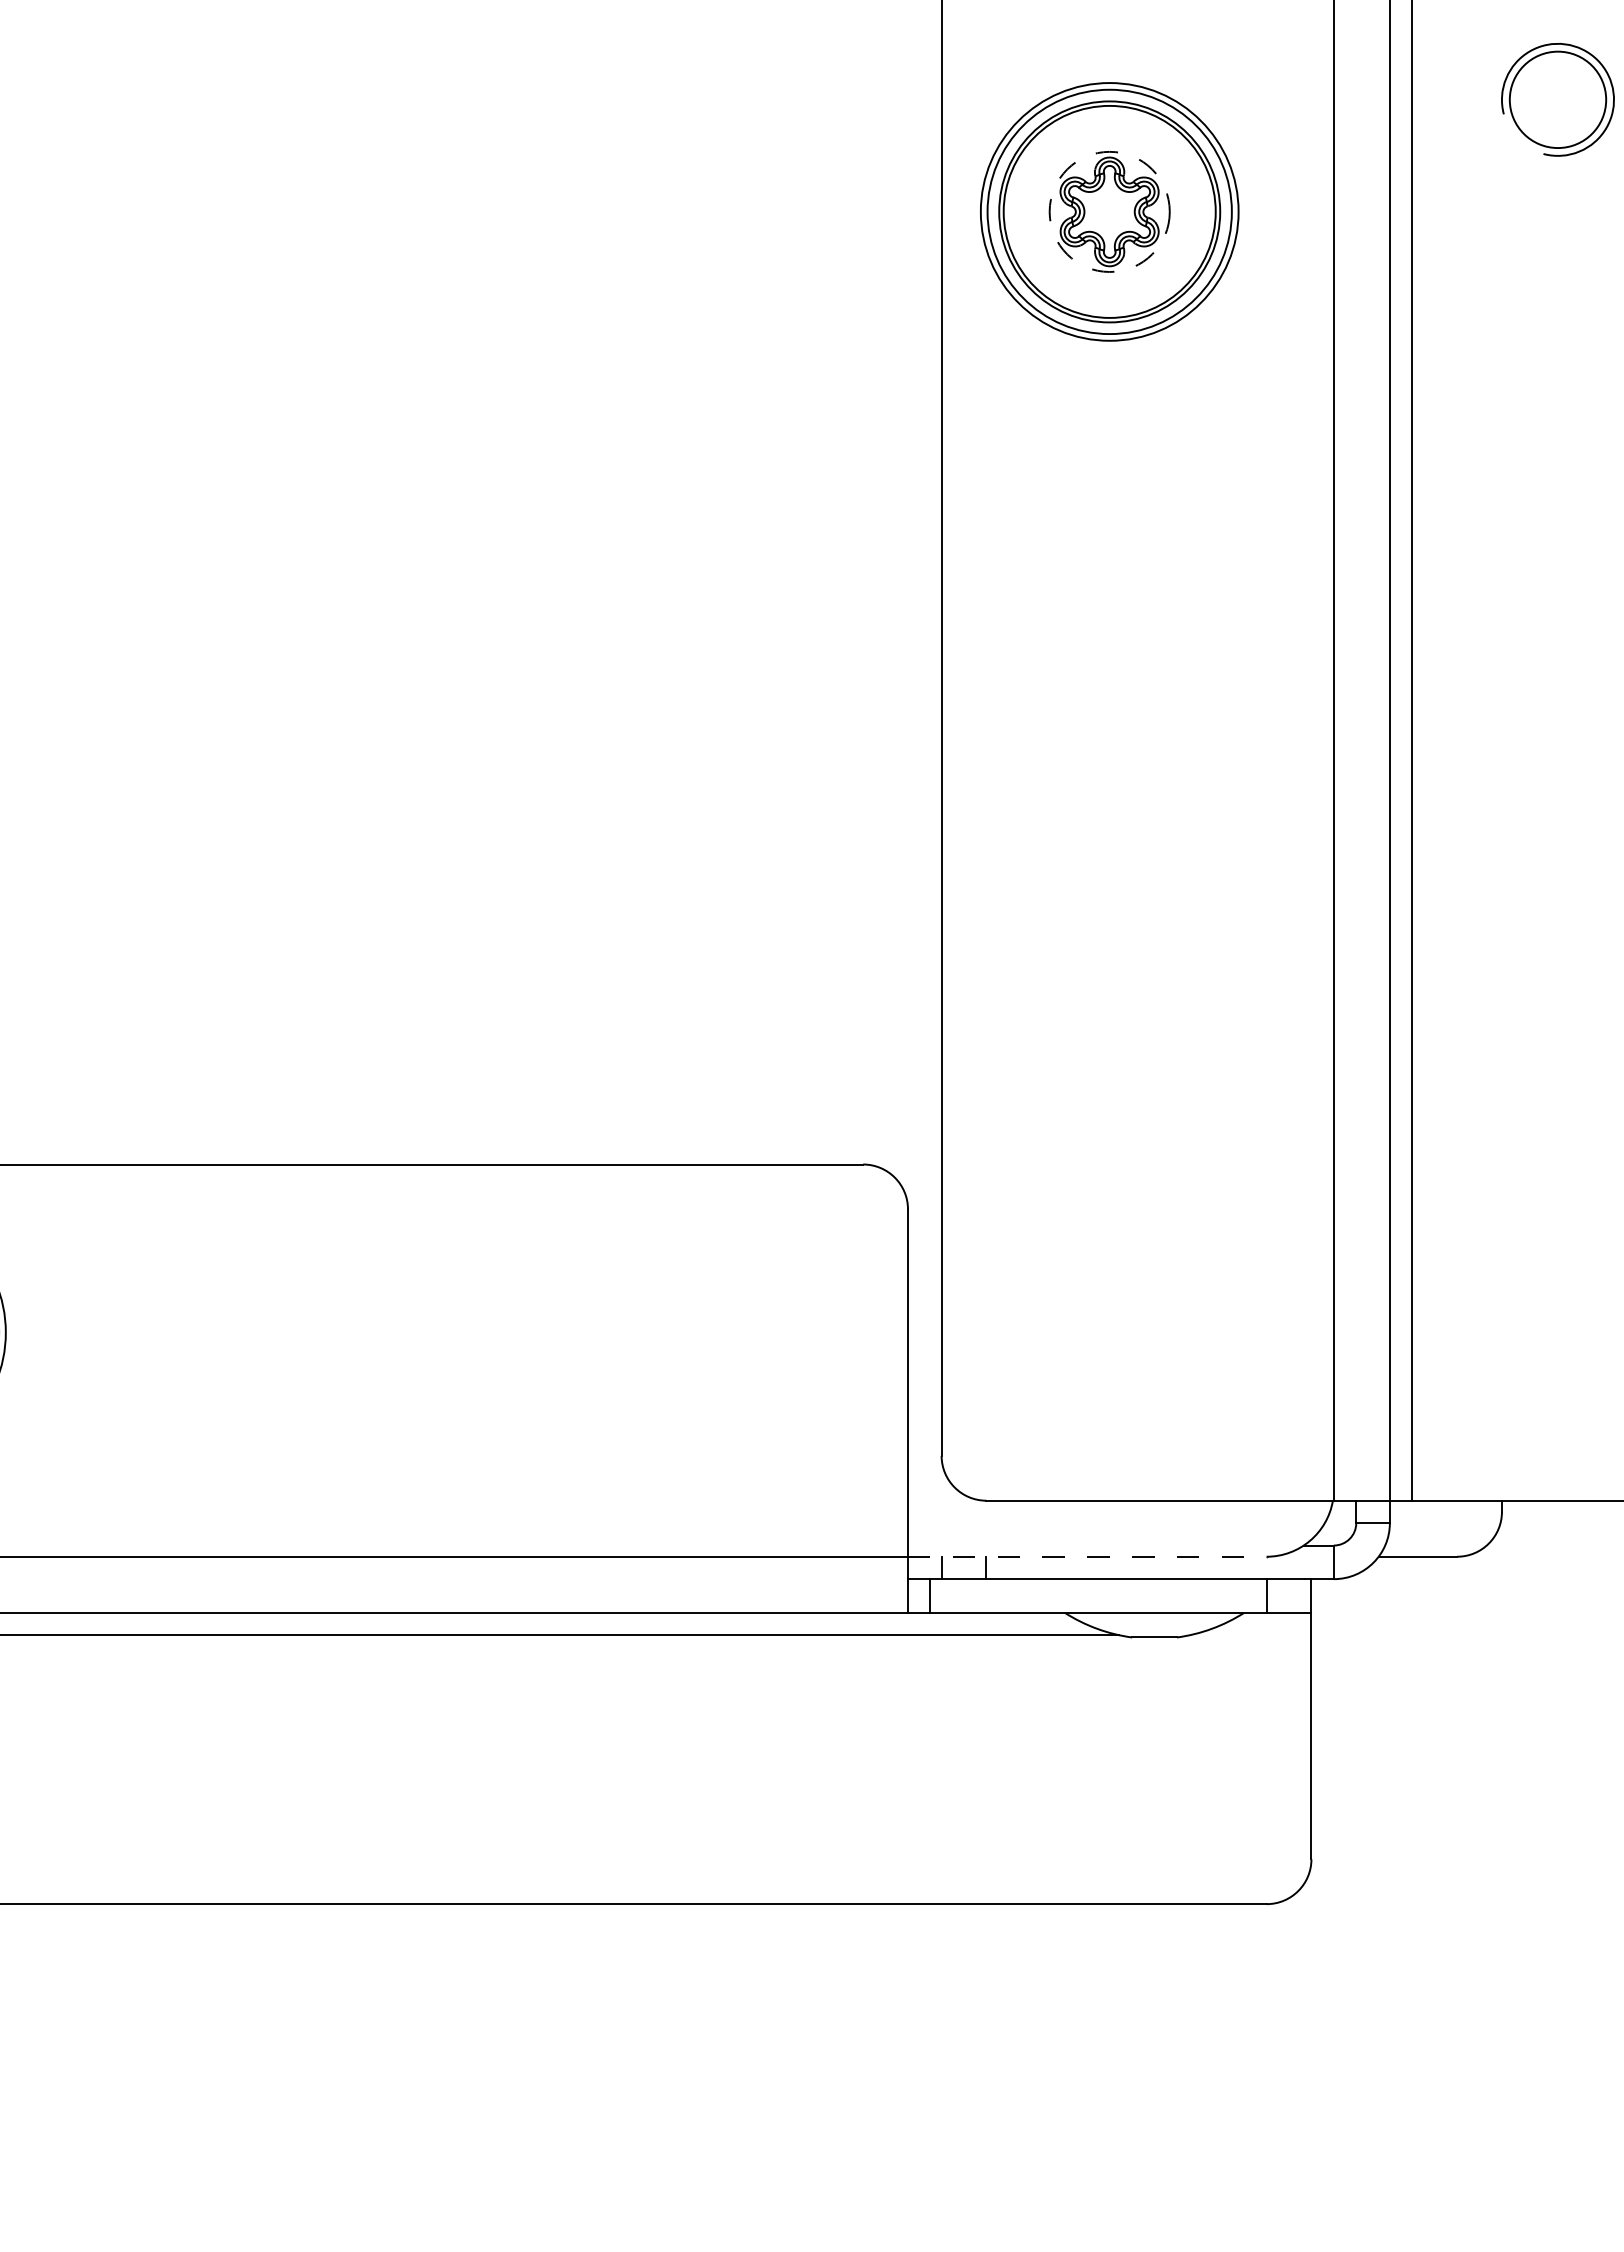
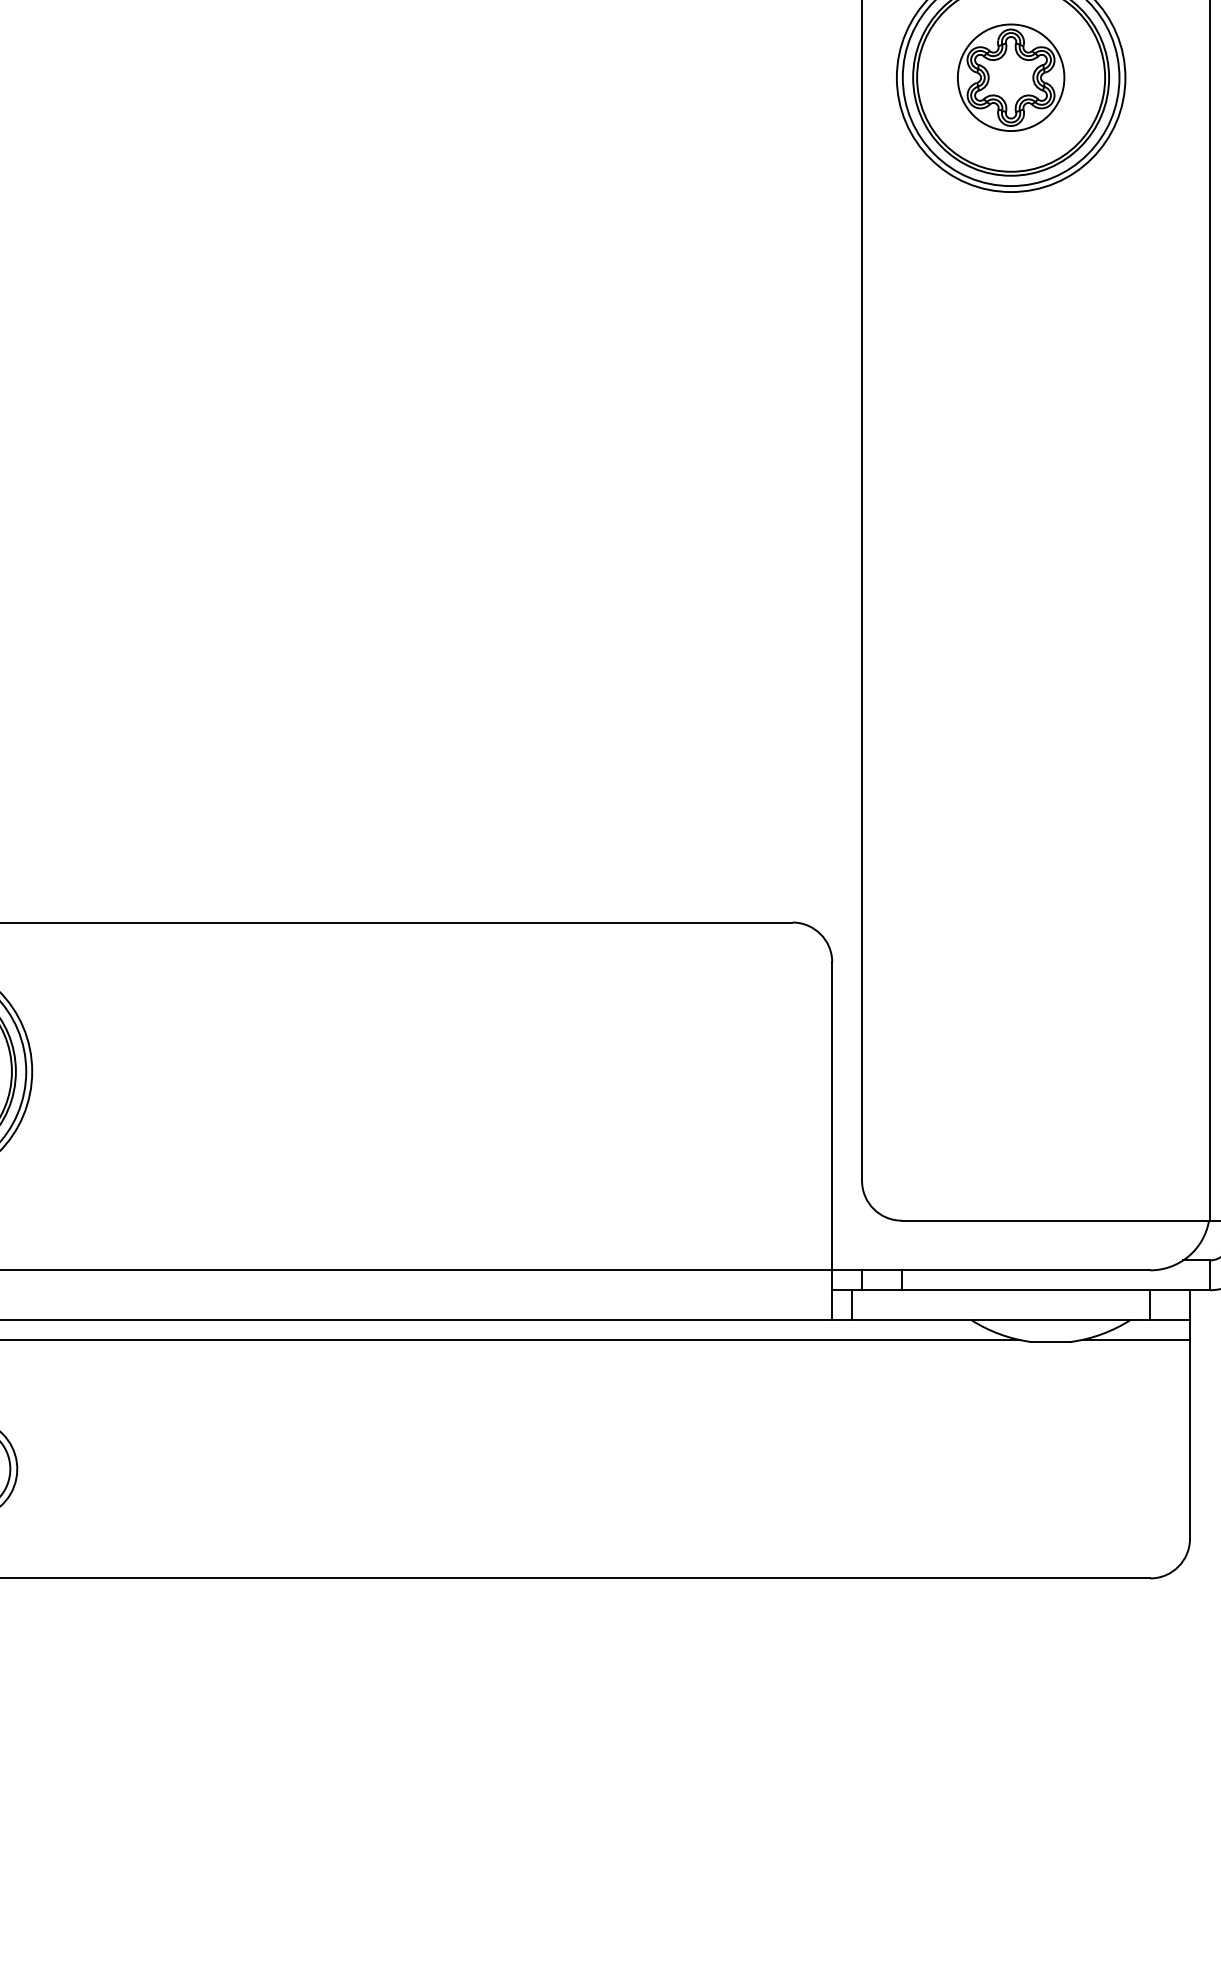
circle: (1109, 211) -> (1010, 77), dashed -> solid
line: (1087, 1556) -> (991, 1270), dashed -> solid
line: (1250, 1635) -> (1135, 1340), added

